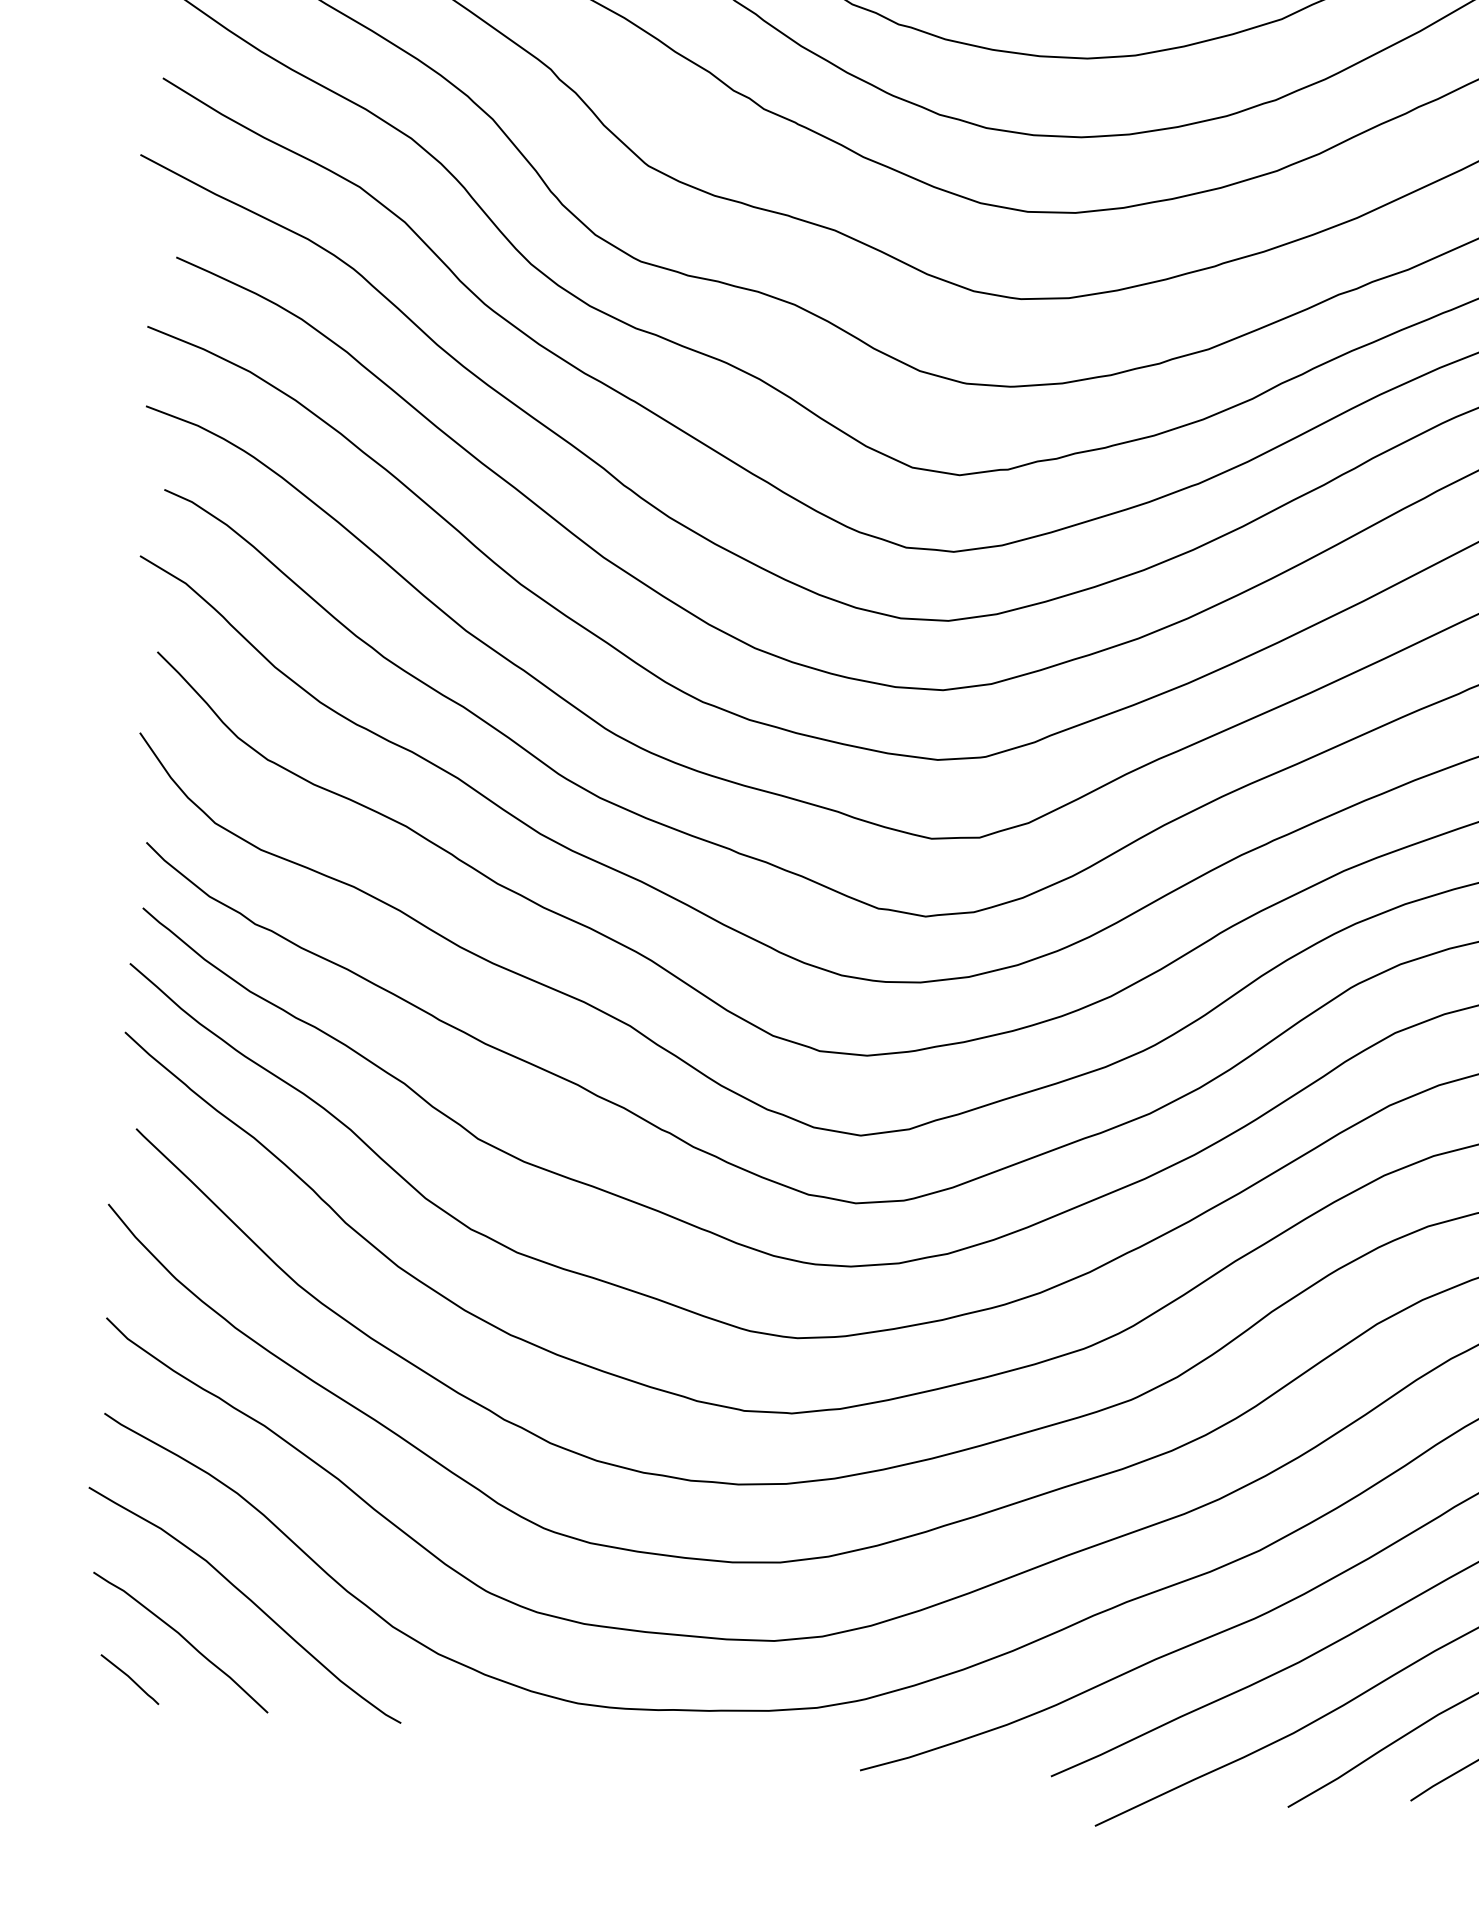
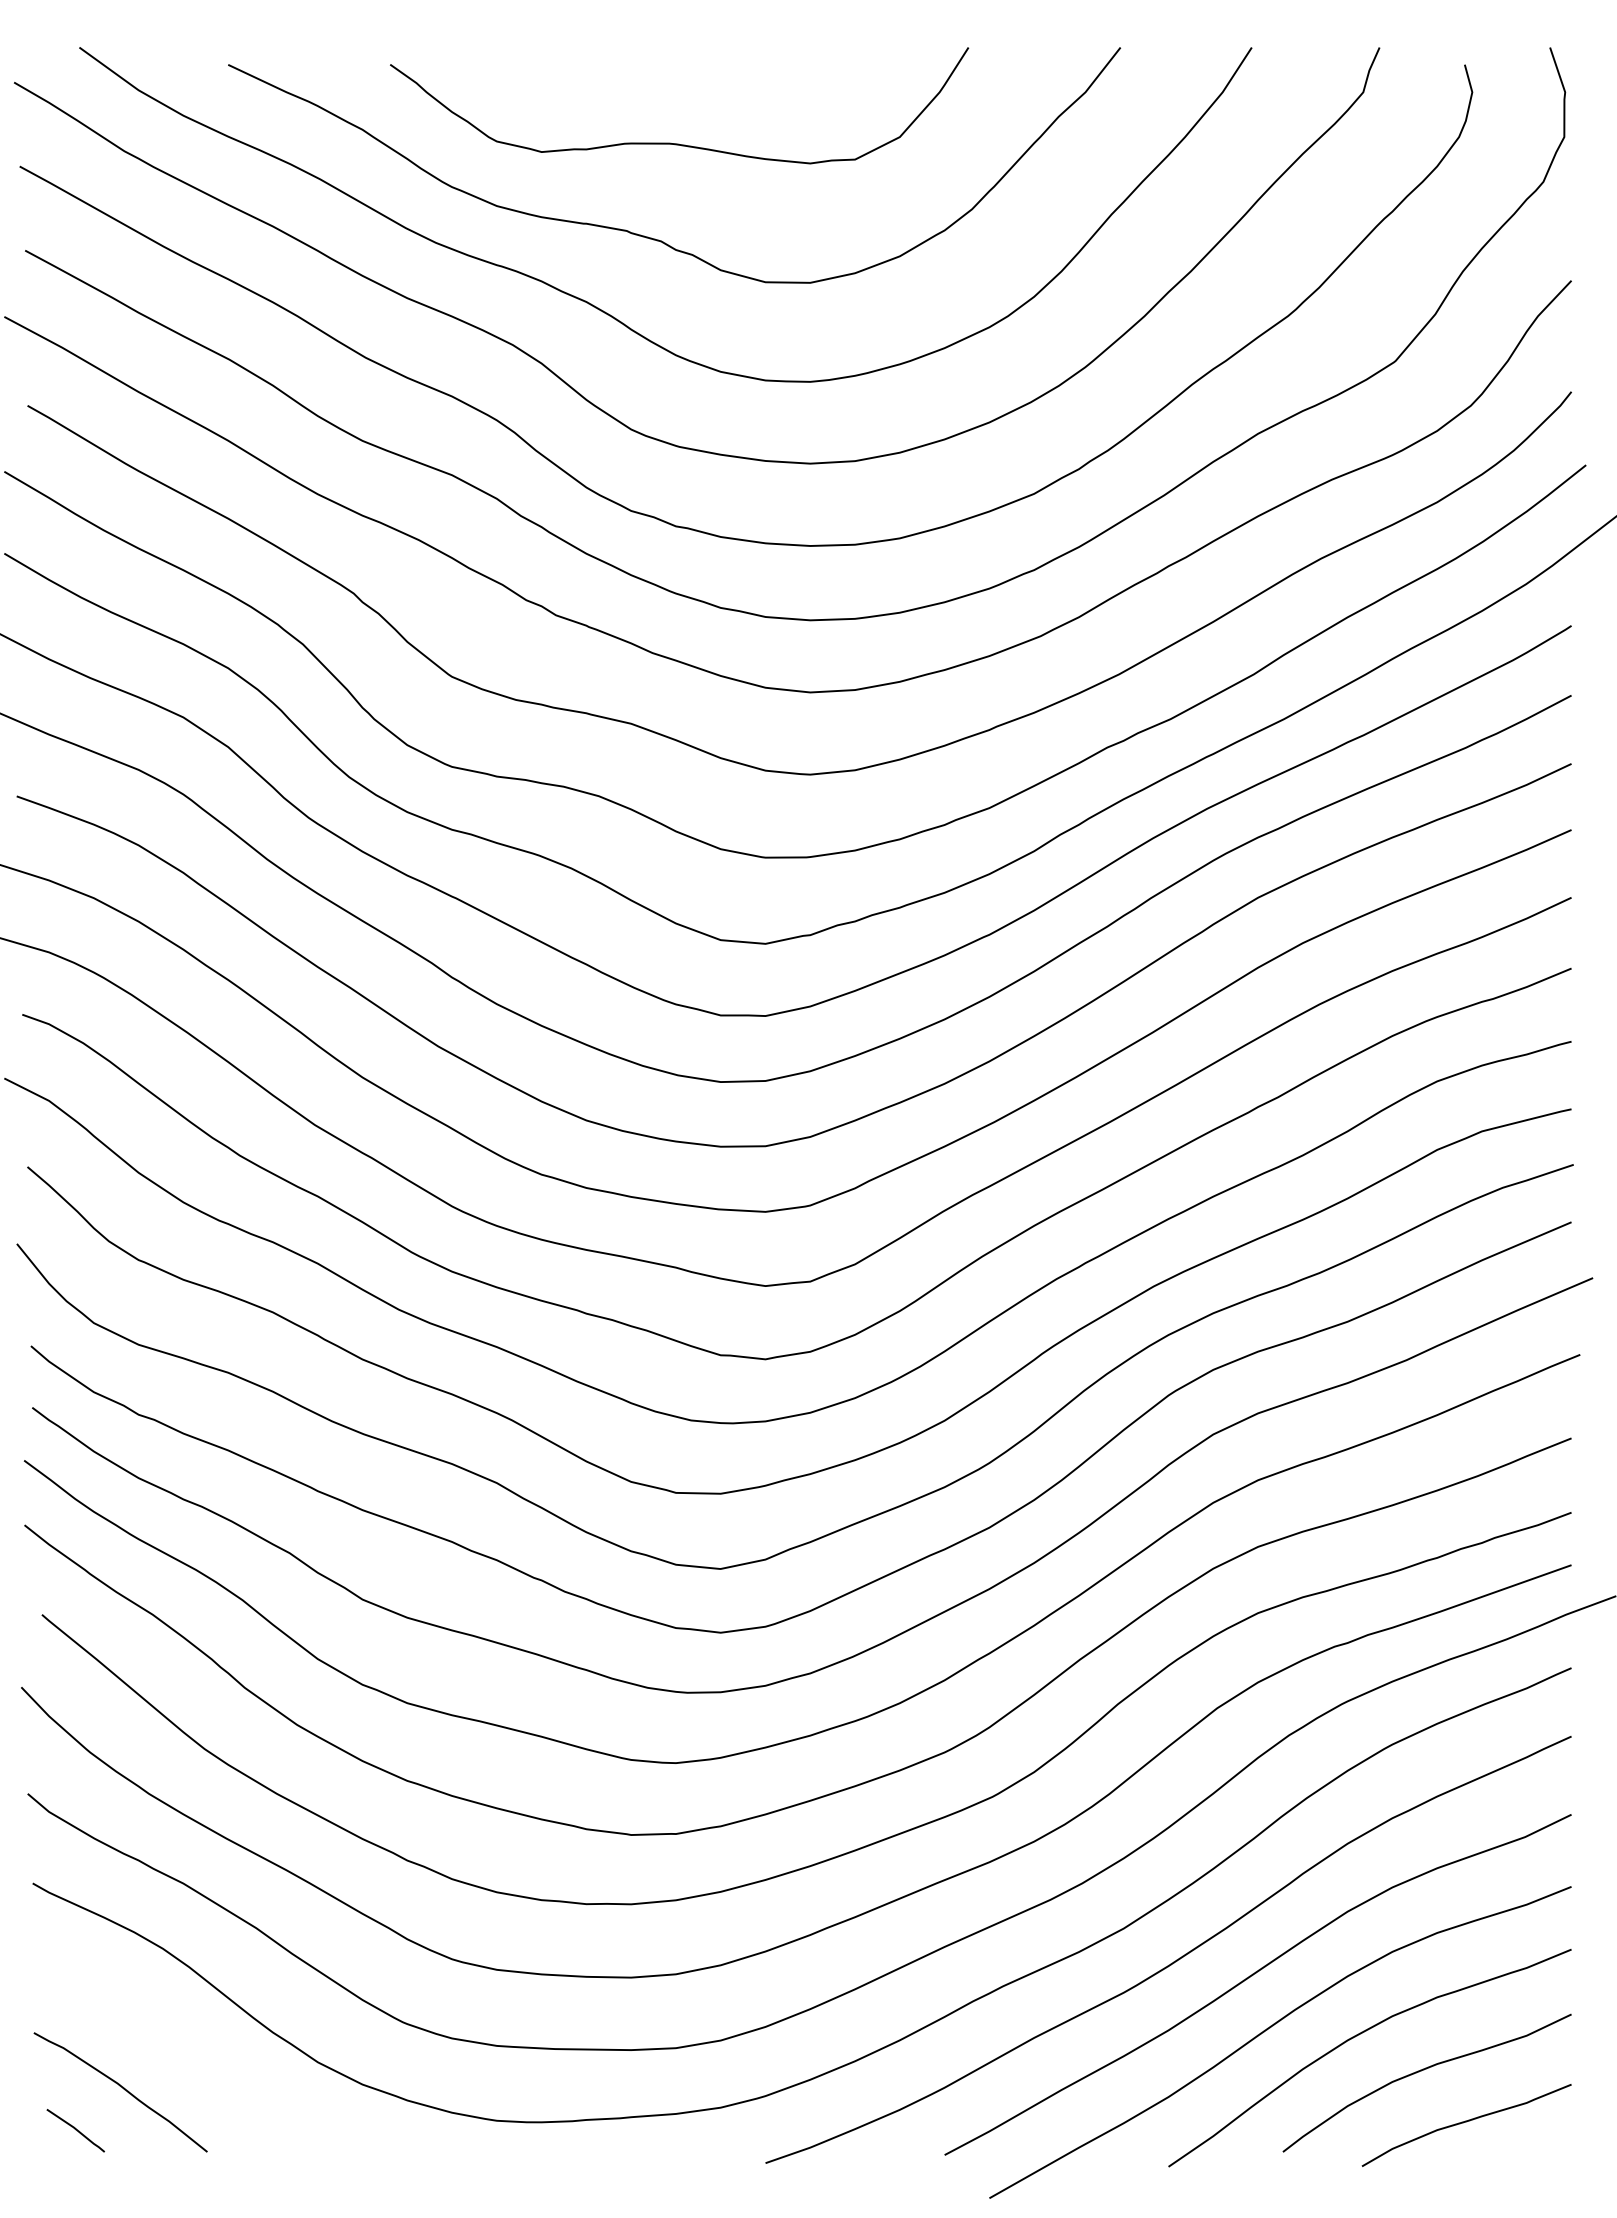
curve: (247, 1599) -> (180, 2047), removed

